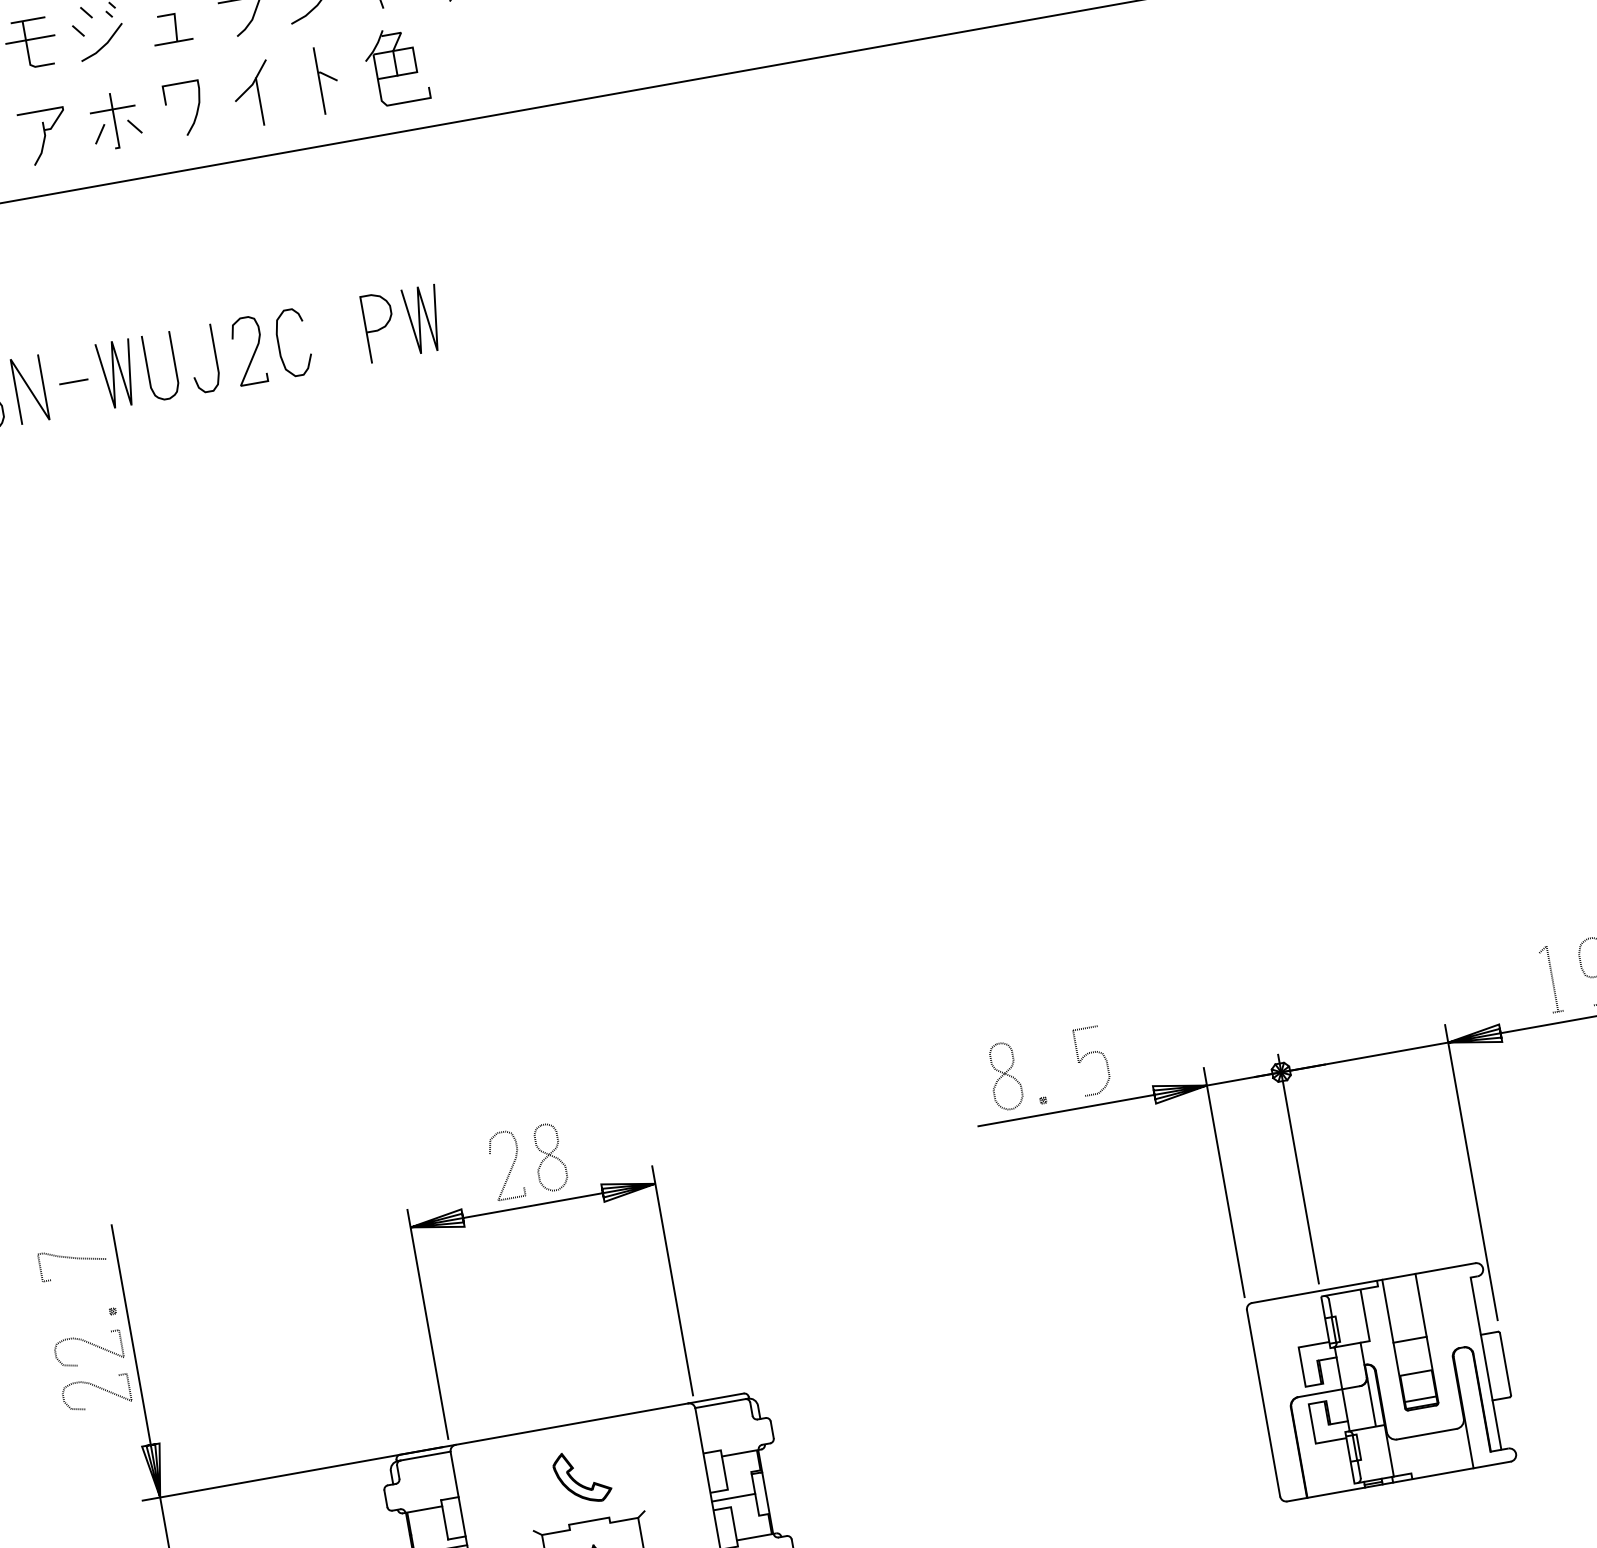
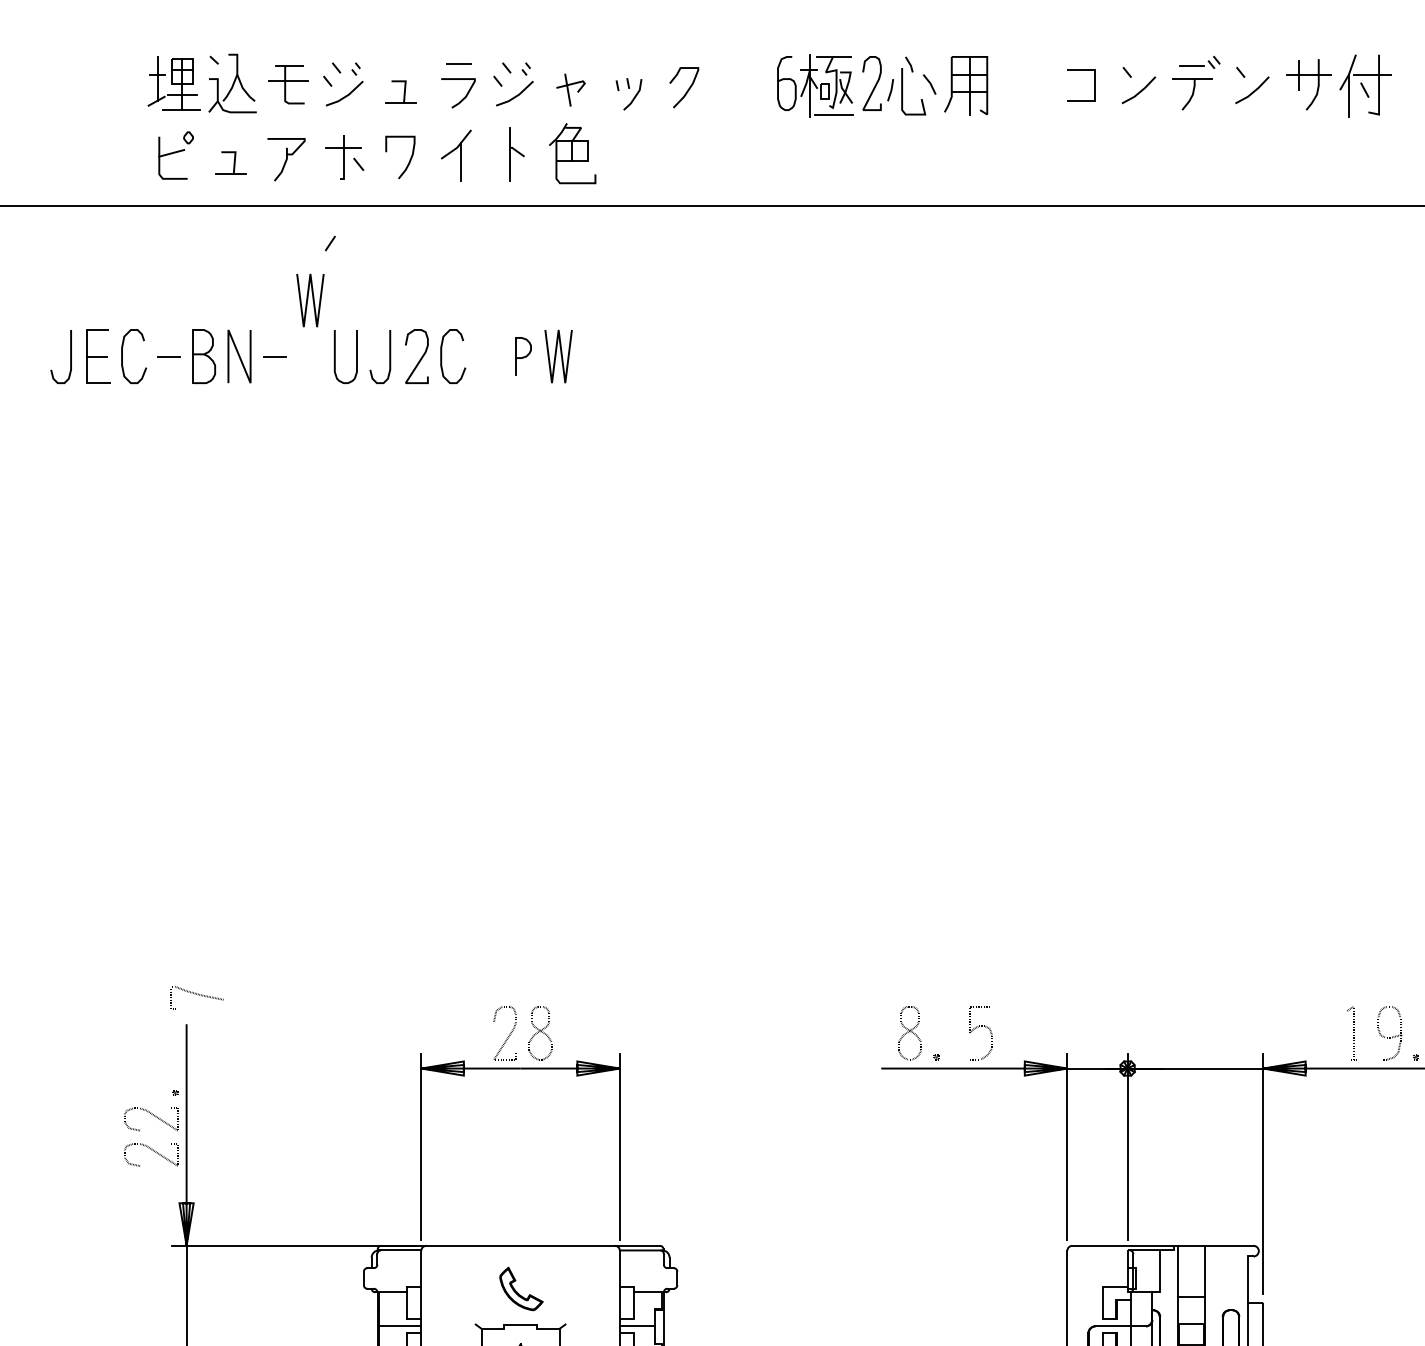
line: (99, 134) -> (329, 243), moved
part: (380, 327) -> (523, 356), size x0.7
line: (120, 373) -> (312, 300), moved
curve: (74, 1259) -> (198, 995), moved

